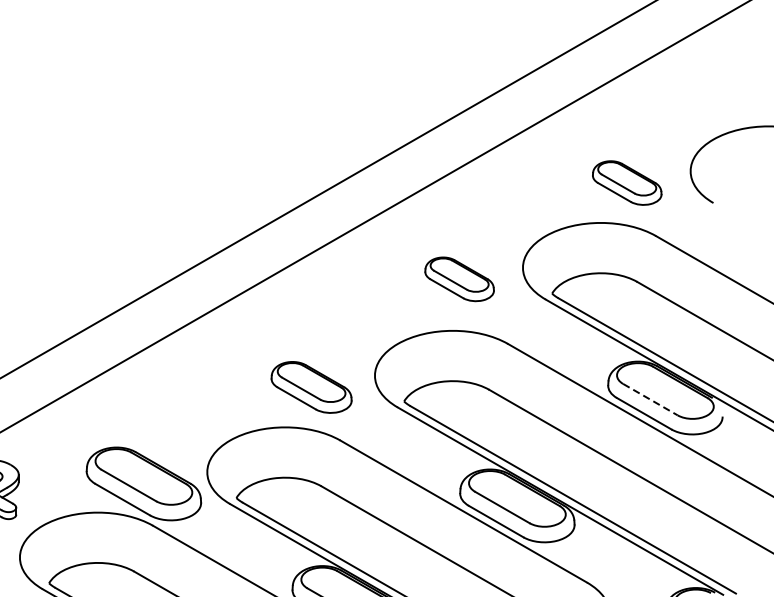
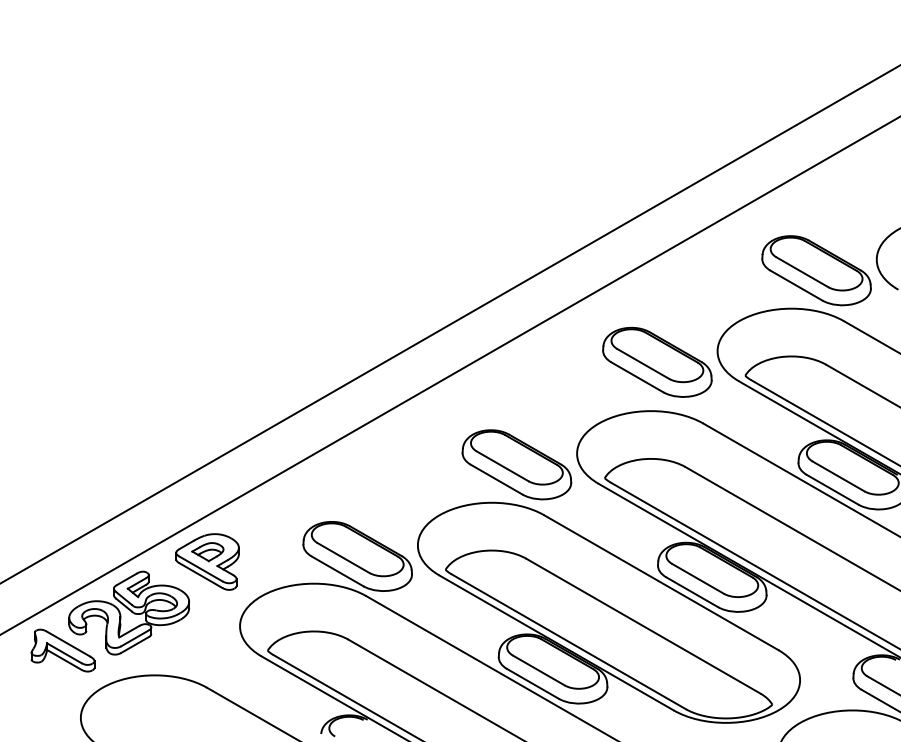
part: (627, 182) -> (816, 270), size x1.67
part: (459, 278) -> (657, 361), size x1.67
part: (311, 387) -> (516, 464), size x1.43
line: (650, 399) -> (838, 476), dashed -> solid

